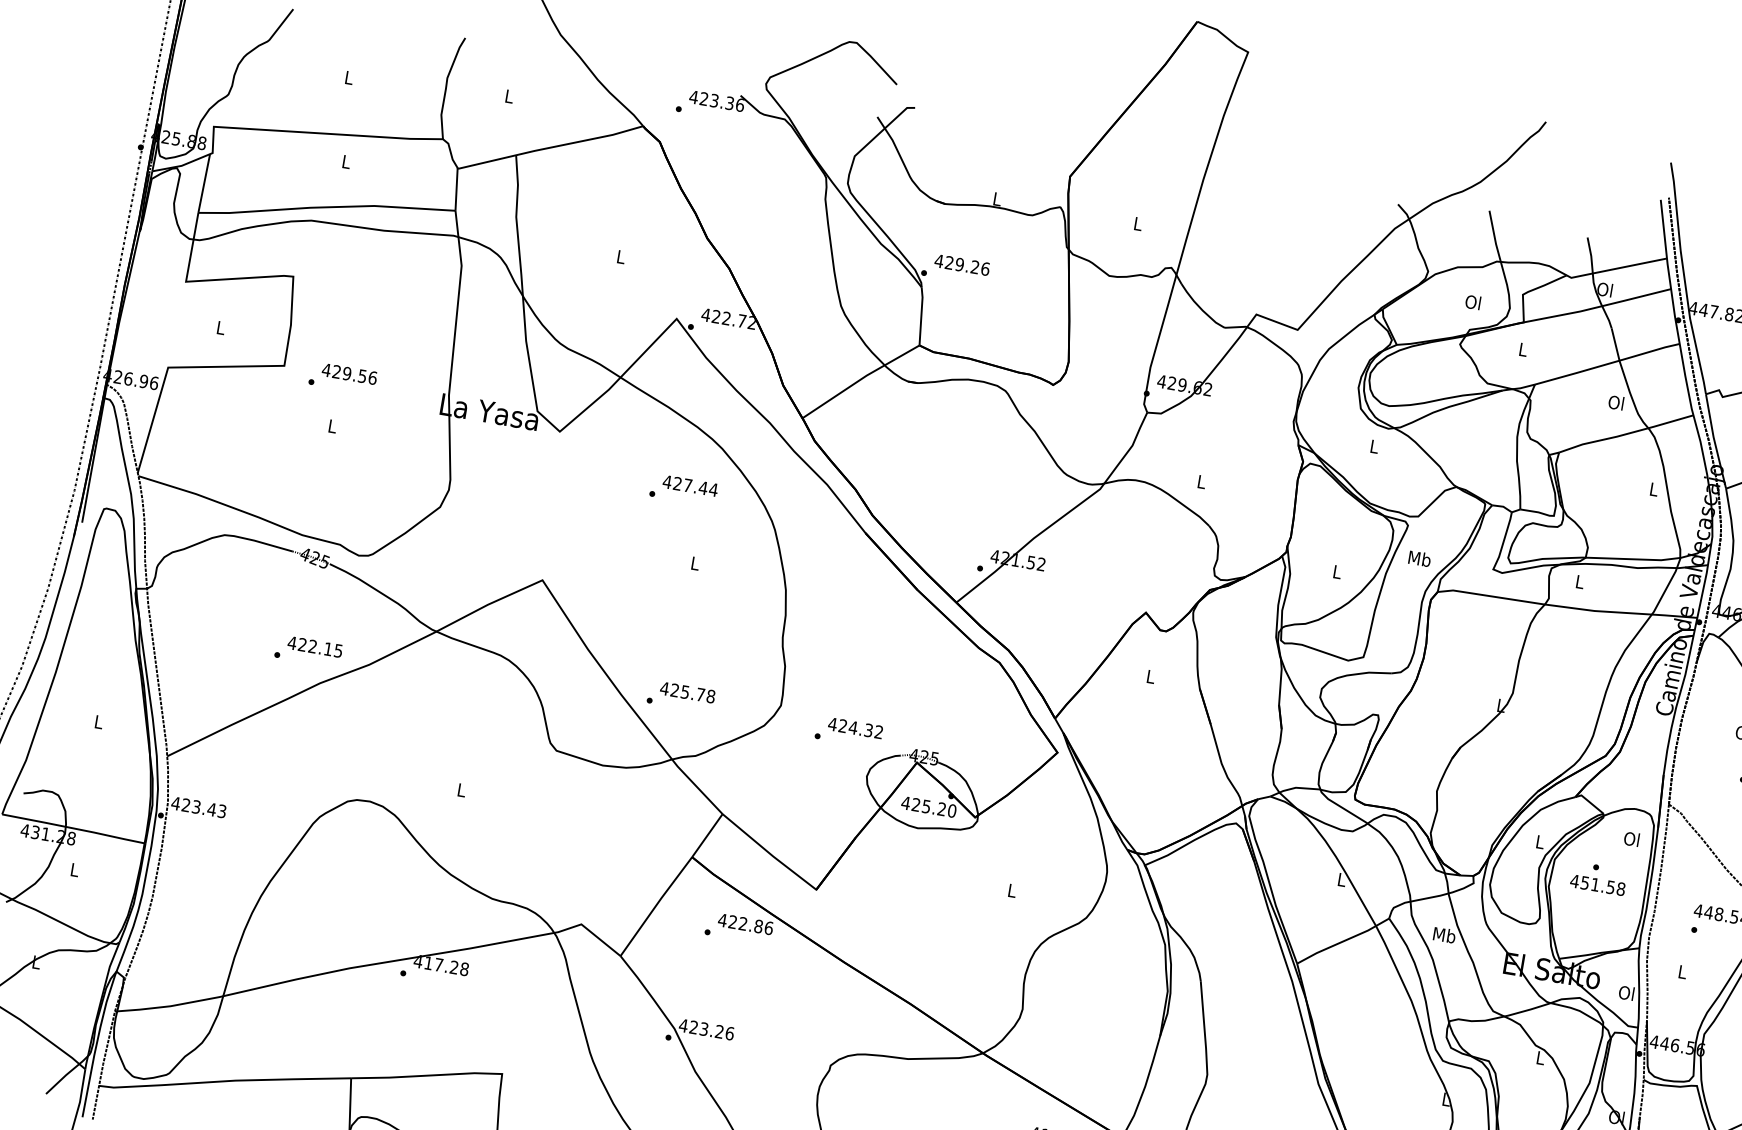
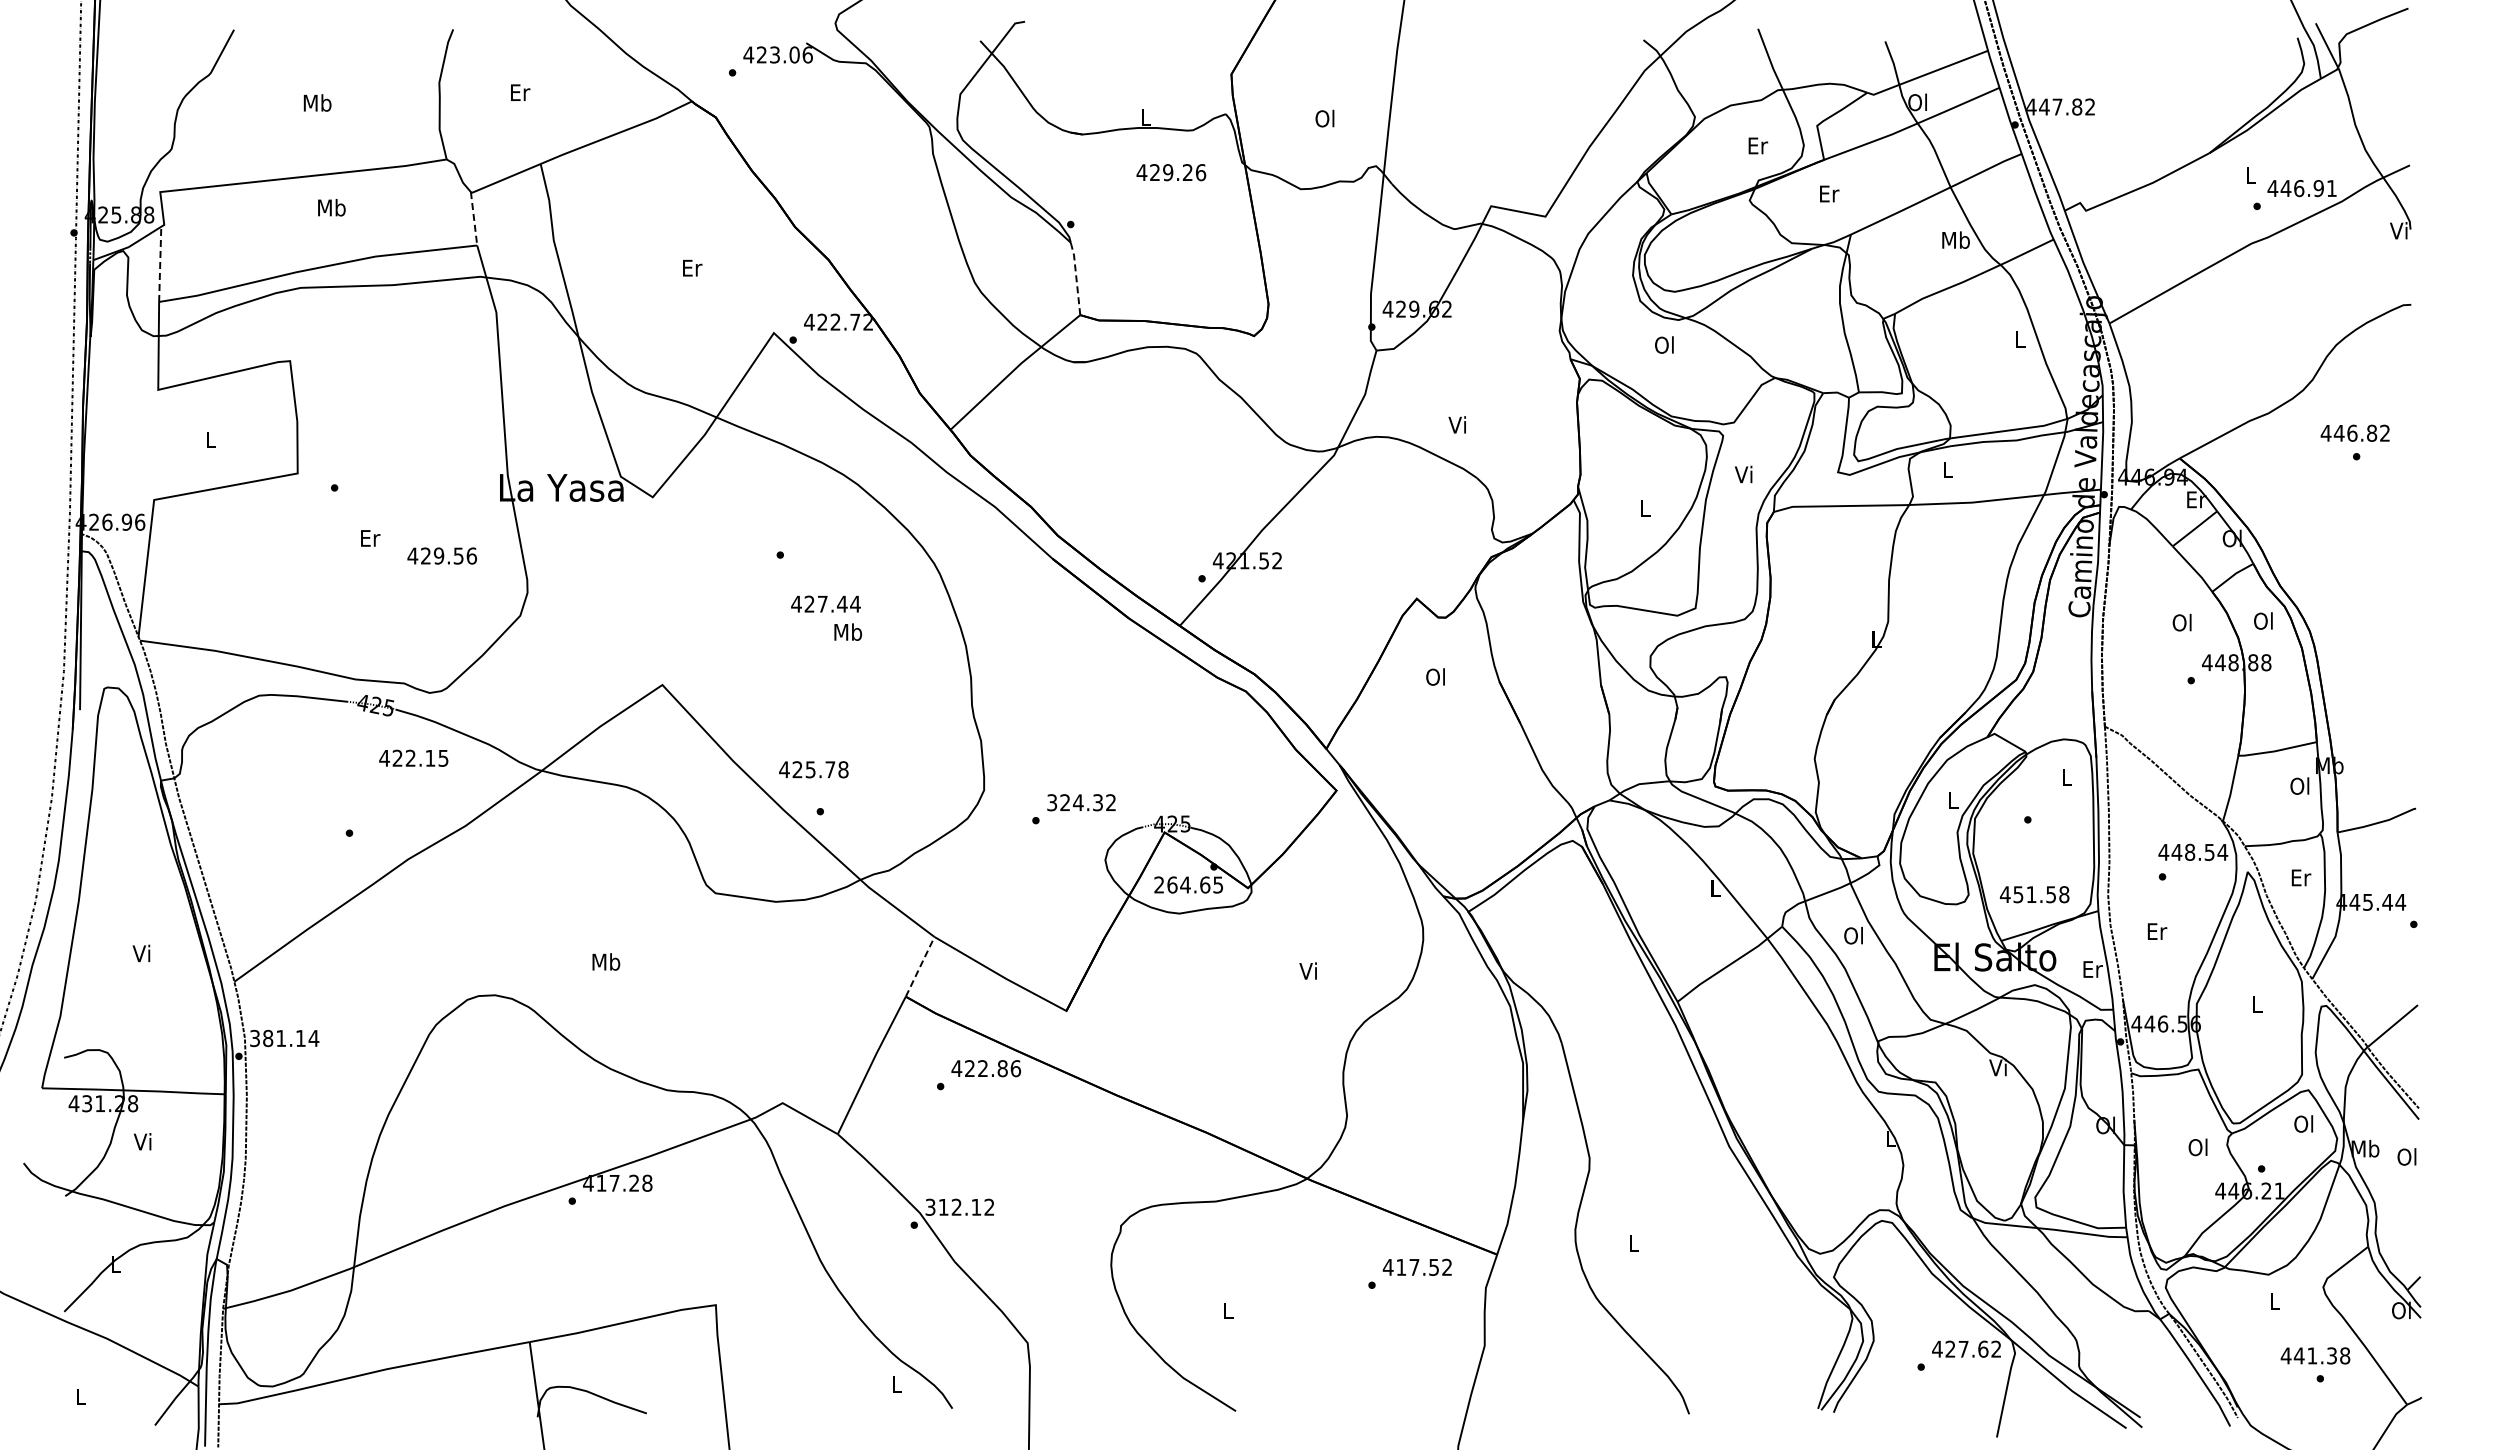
text: (349, 77) -> (317, 102), L -> Mb
text: (509, 96) -> (520, 92), L -> Er
text: (729, 103) -> (794, 54), 423.36 -> 423.06
text: (346, 161) -> (331, 207), L -> Mb
line: (204, 183) -> (160, 264), solid -> dashed
line: (456, 189) -> (474, 218), solid -> dashed
text: (1137, 223) -> (1324, 118), L -> Ol
text: (621, 256) -> (692, 267), L -> Er
text: (962, 265) -> (1171, 172), moved
text: (1473, 302) -> (1757, 145), Ol -> Er
line: (921, 315) -> (1076, 277), solid -> dashed
text: (1523, 349) -> (1829, 193), L -> Er
text: (349, 373) -> (441, 555), moved
text: (1616, 402) -> (1955, 239), Ol -> Mb
text: (332, 426) -> (370, 538), L -> Er
text: (1374, 446) -> (1664, 344), L -> Ol
text: (1200, 481) -> (1456, 424), L -> Vi
text: (690, 485) -> (825, 603), moved
text: (1419, 558) -> (1744, 474), Mb -> Vi
text: (695, 562) -> (848, 631), L -> Mb
text: (315, 646) -> (413, 757), moved
text: (1150, 676) -> (1435, 676), L -> Ol
text: (687, 692) -> (813, 769), moved
text: (98, 721) -> (141, 953), L -> Vi
text: (832, 724) -> (1051, 802), 424.32 -> 324.32
text: (461, 789) -> (606, 961), L -> Mb
text: (928, 806) -> (1188, 884), 425.20 -> 264.65
text: (199, 807) -> (284, 1038), 423.43 -> 381.14
line: (707, 835) -> (920, 966), solid -> dashed
text: (1631, 839) -> (2065, 777), Ol -> L
text: (73, 869) -> (142, 1141), L -> Vi
text: (1597, 885) -> (2034, 894), moved
text: (1010, 889) -> (1307, 970), L -> Vi
text: (1444, 935) -> (1854, 935), Mb -> Ol
text: (1683, 972) -> (2157, 931), L -> Er
text: (1627, 993) -> (2092, 969), Ol -> Er
text: (706, 1028) -> (959, 1206), 423.26 -> 312.12
text: (1539, 1057) -> (1997, 1067), L -> Vi

